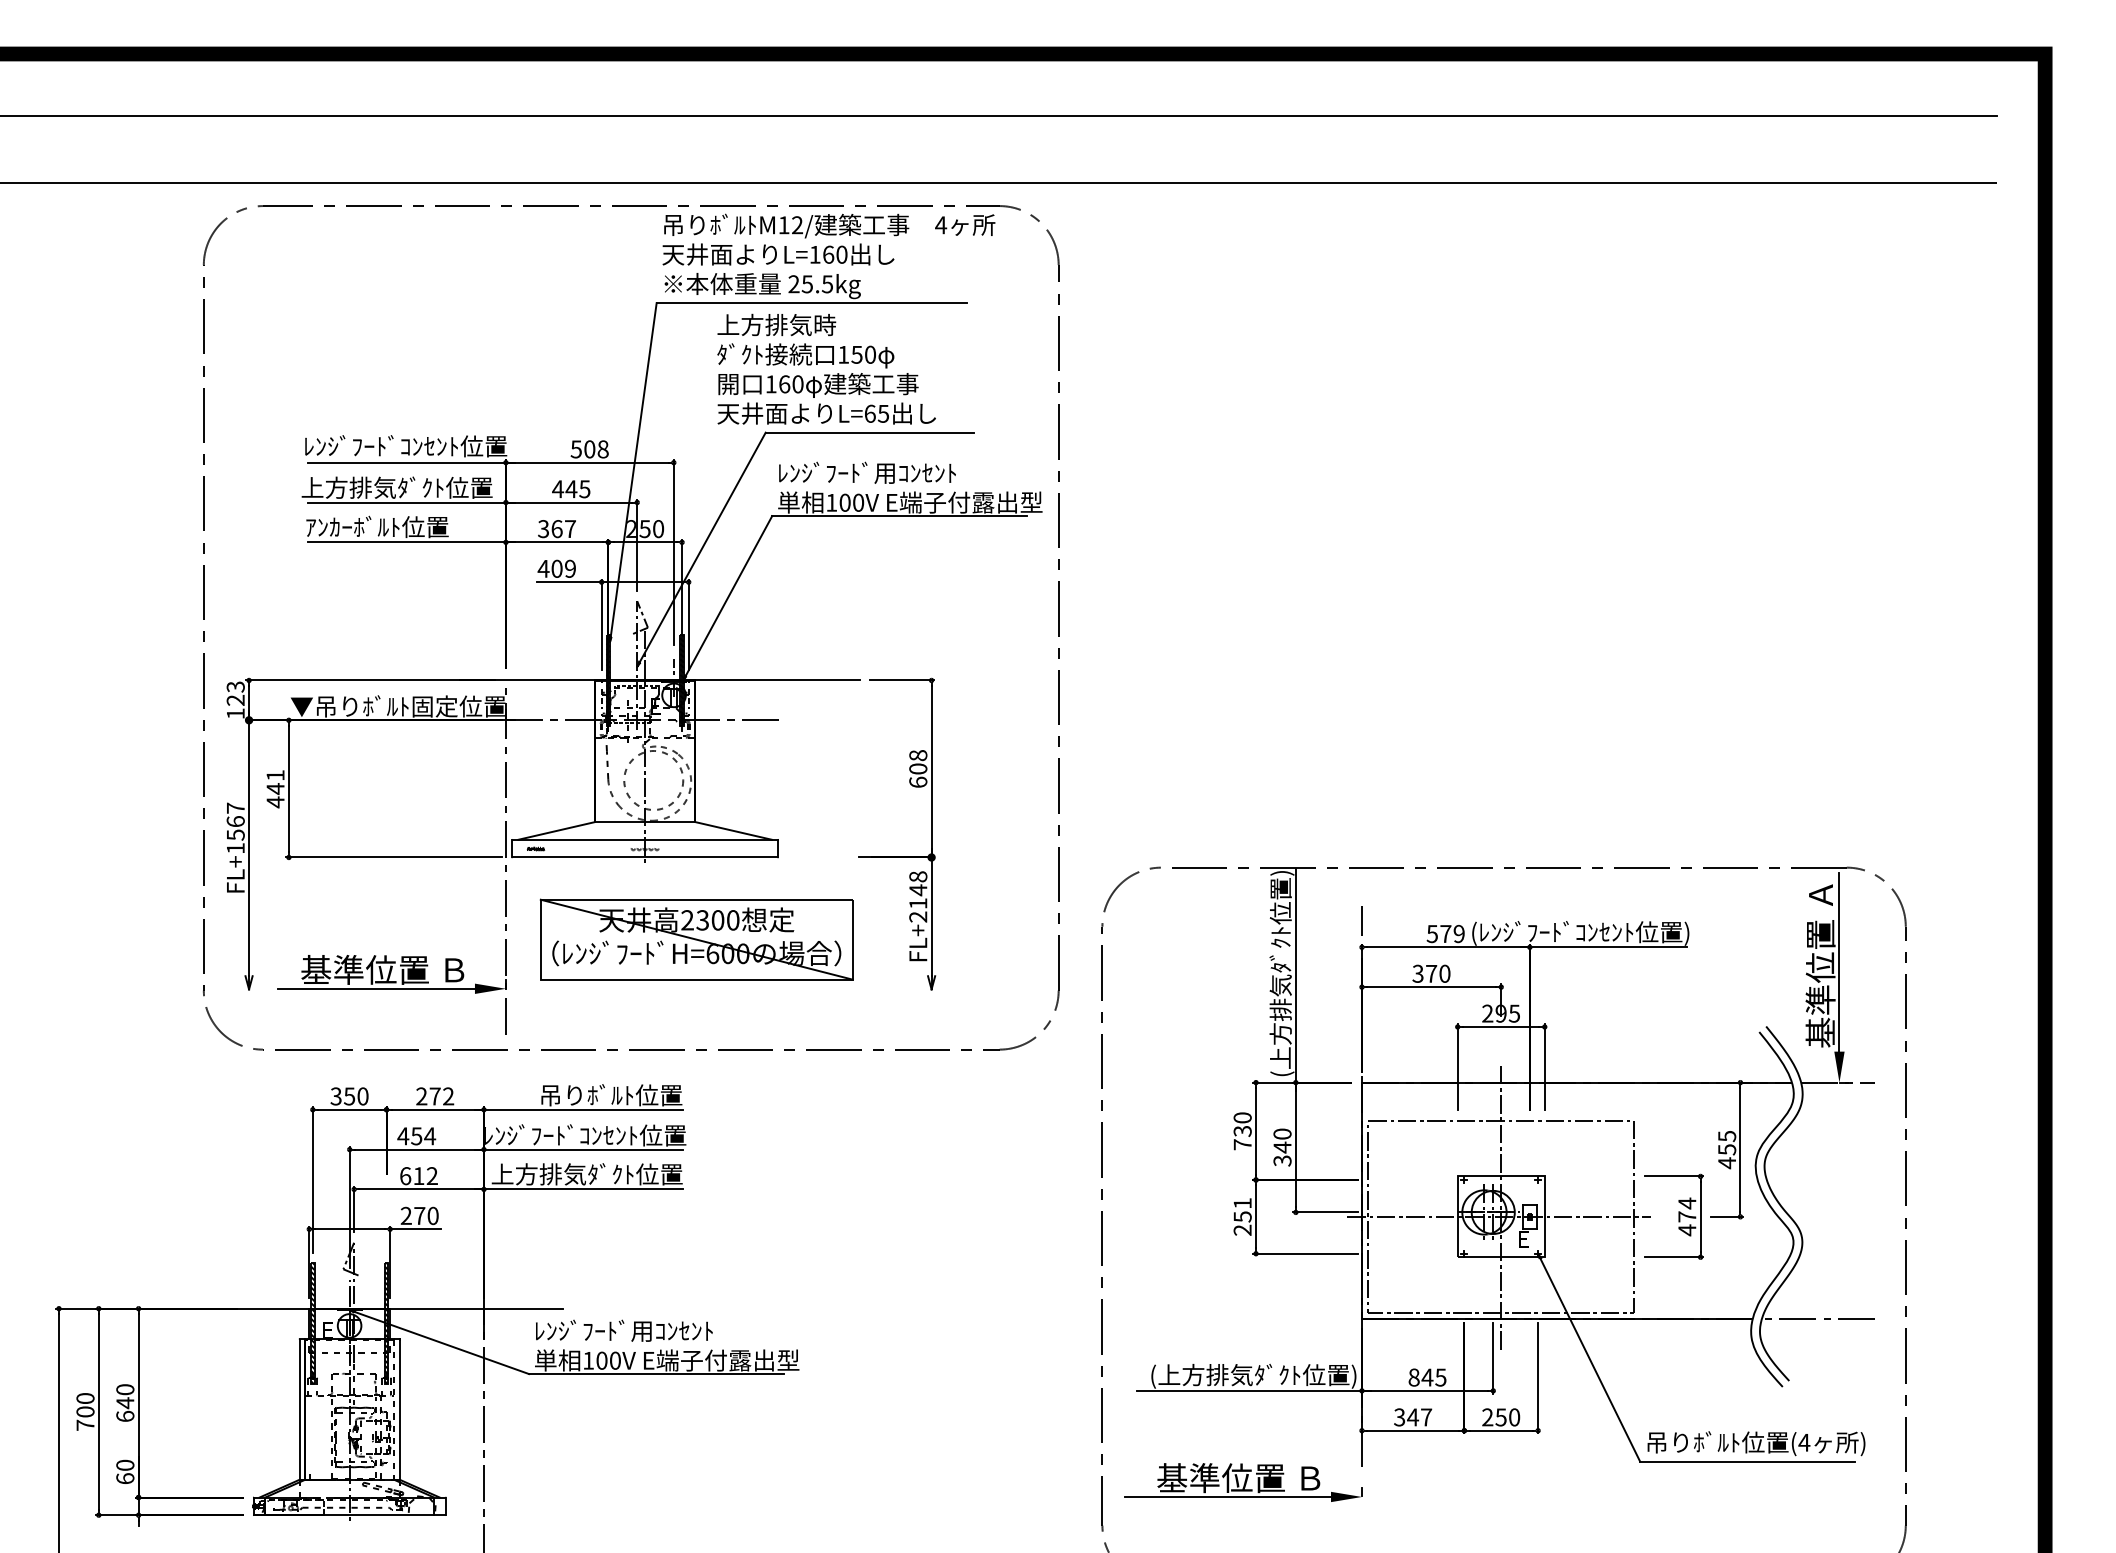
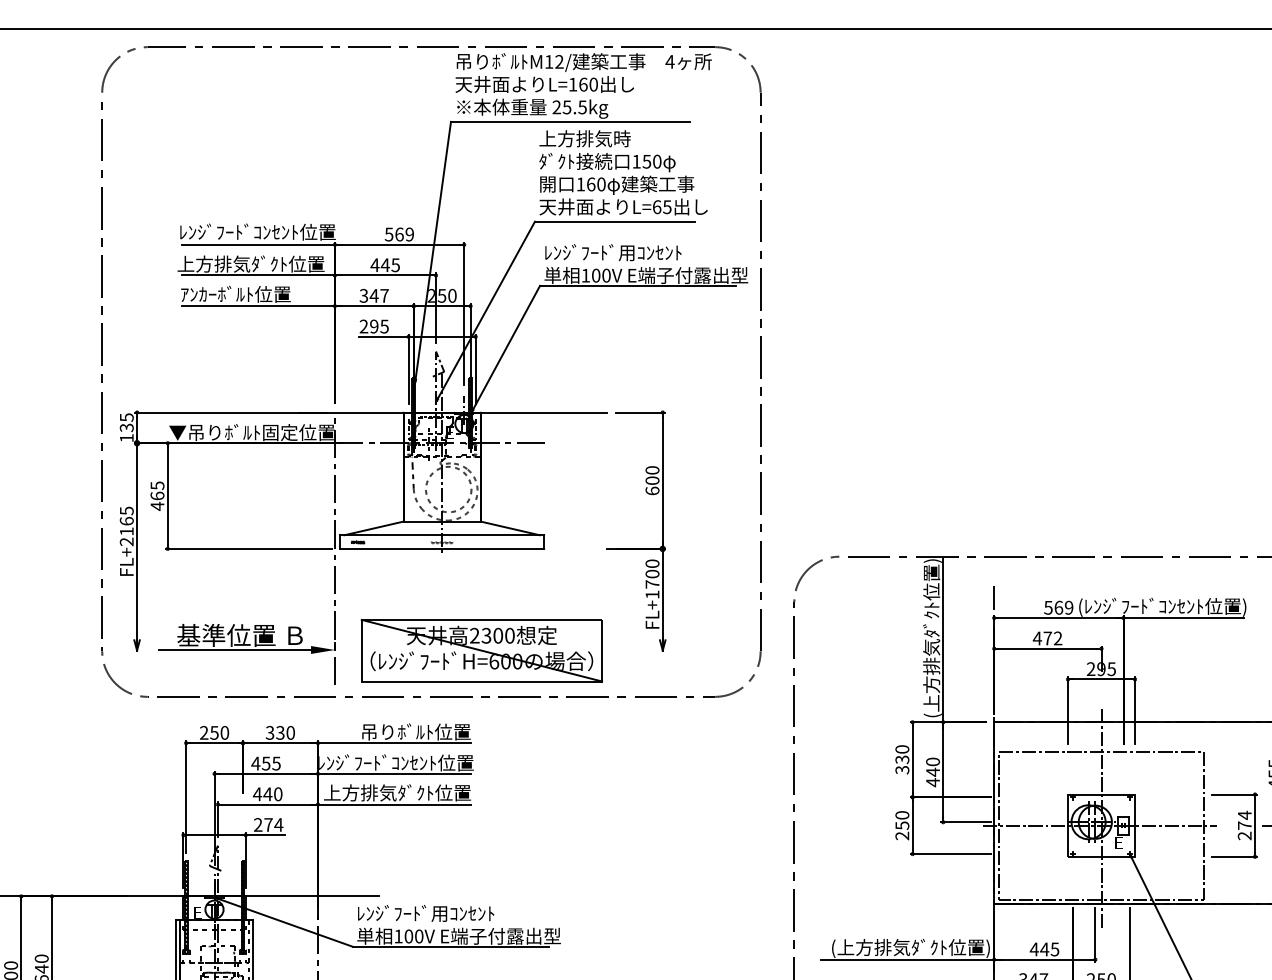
text: (826, 368) -> (623, 172), moved
text: (596, 449) -> (404, 234), 508 -> 569
text: (556, 529) -> (373, 296), 367 -> 347
text: (556, 568) -> (373, 326), 409 -> 295
text: (235, 693) -> (126, 422), 123 -> 135
text: (918, 755) -> (652, 470), 608 -> 600
text: (275, 782) -> (157, 491), 441 -> 465
text: (235, 827) -> (126, 525), FL+1567 -> FL+2165
text: (918, 896) -> (652, 578), FL+2148 -> FL+1700
text: (1445, 933) -> (1058, 607), 579 -> 569
part: (696, 939) -> (481, 650), moved
text: (1431, 973) -> (1047, 638), 370 -> 472
text: (335, 1096) -> (203, 732), 350 -> 250
text: (435, 1096) -> (280, 732), 272 -> 330
text: (430, 1136) -> (276, 763), 454 -> 455
text: (1242, 1144) -> (902, 769), 730 -> 330
text: (1282, 1161) -> (933, 783), 340 -> 440
text: (418, 1176) -> (267, 794), 612 -> 440
text: (1242, 1203) -> (902, 815), 251 -> 250
text: (433, 1215) -> (279, 824), 270 -> 274
text: (1687, 1230) -> (1244, 836), 474 -> 274
text: (1414, 1377) -> (1034, 949), 845 -> 445

